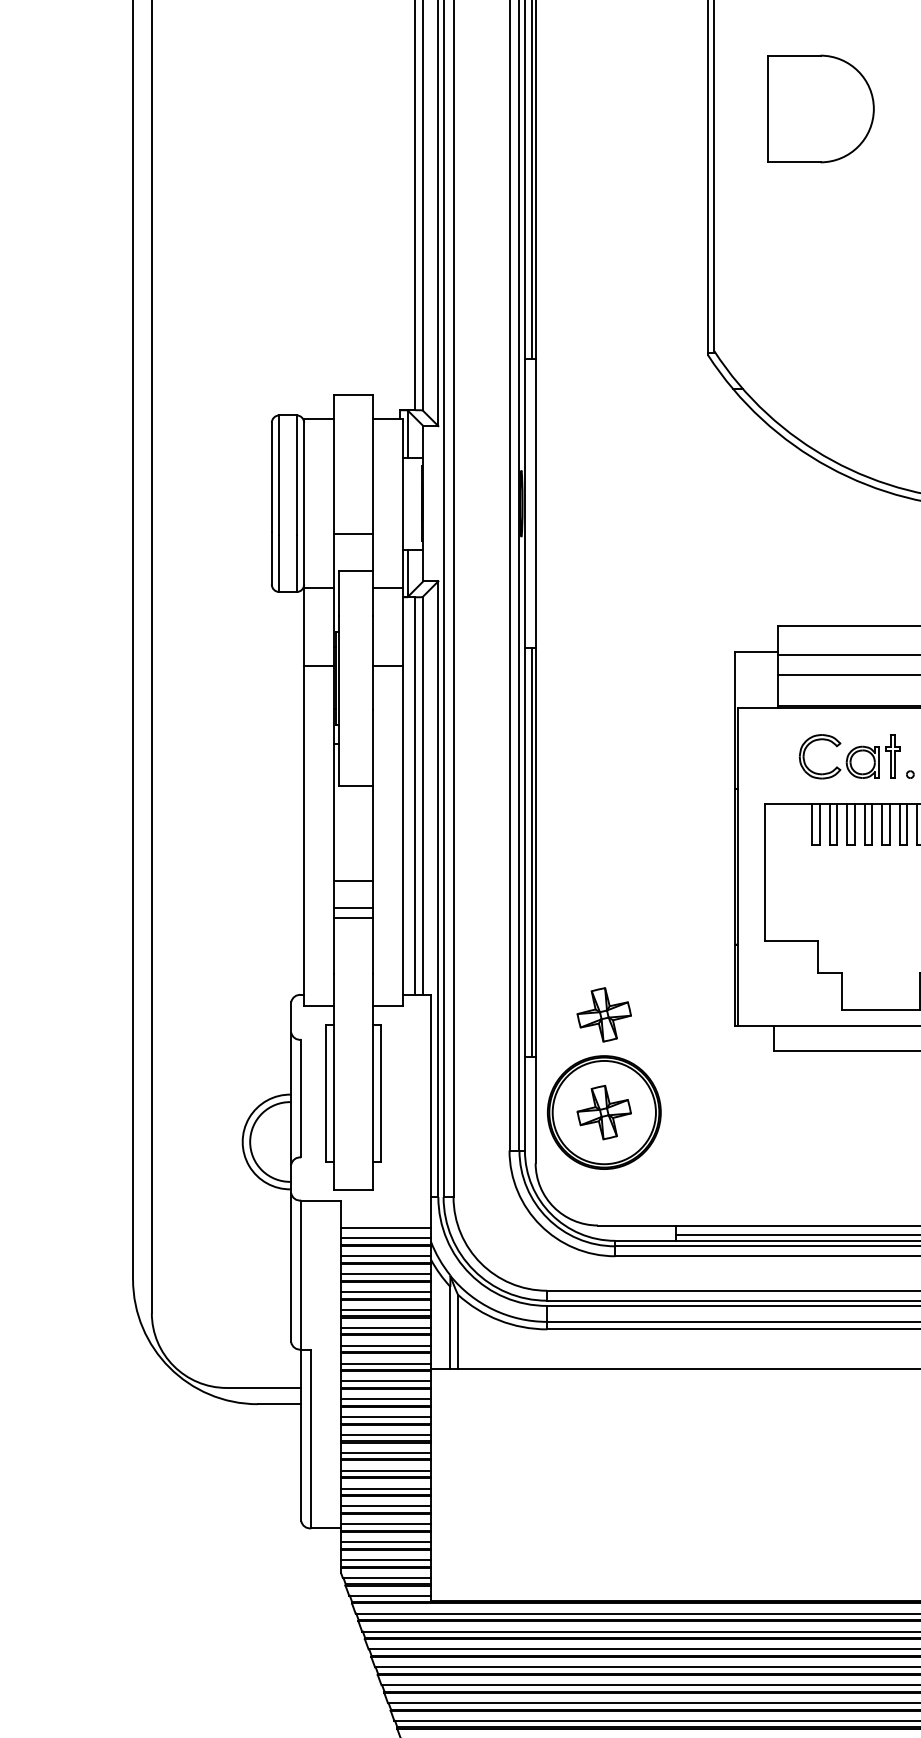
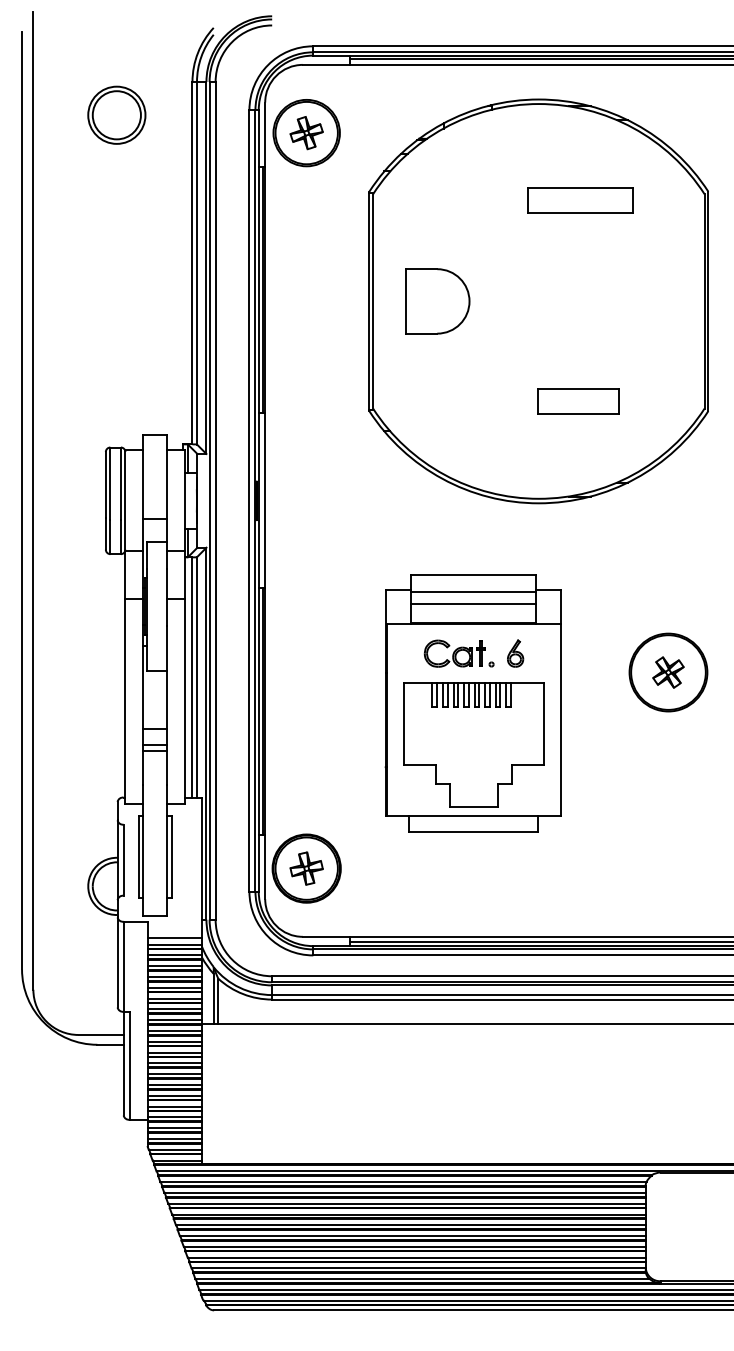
part: (820, 109) -> (437, 301), moved
part: (603, 1014) -> (306, 809), removed

